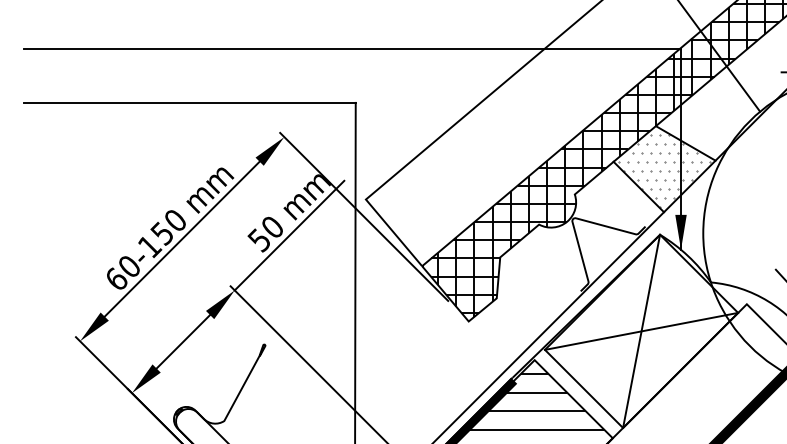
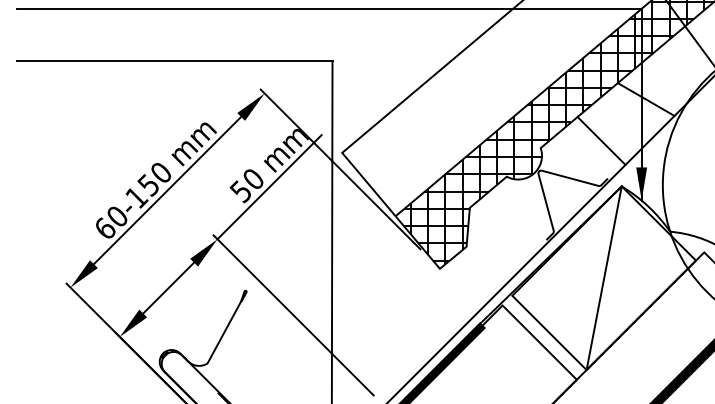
hatch: (664, 170) -> (625, 125), removed
line: (641, 330) -> (604, 277), removed
hatch: (534, 401) -> (502, 344), removed

